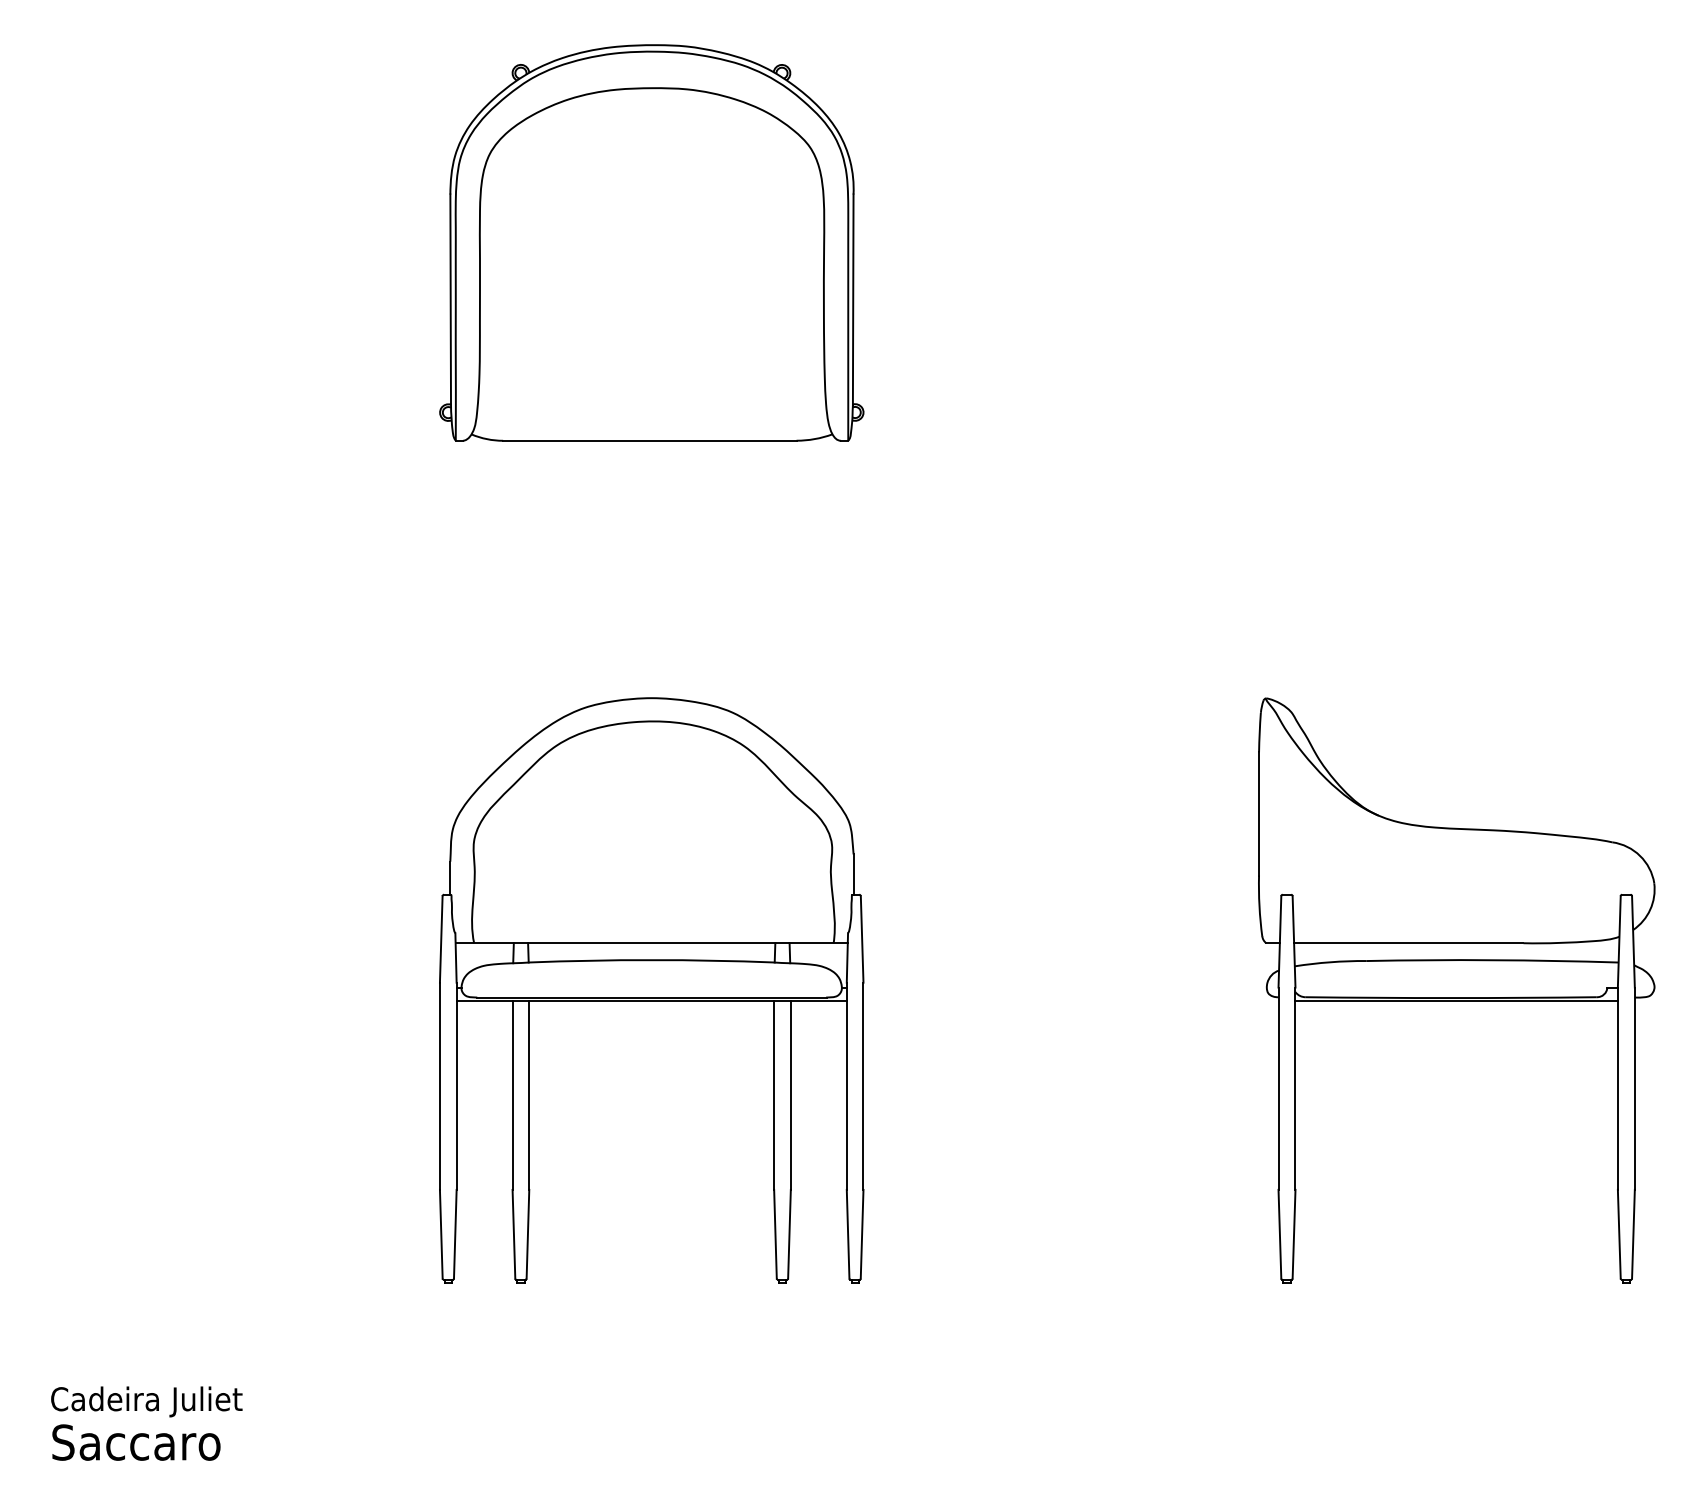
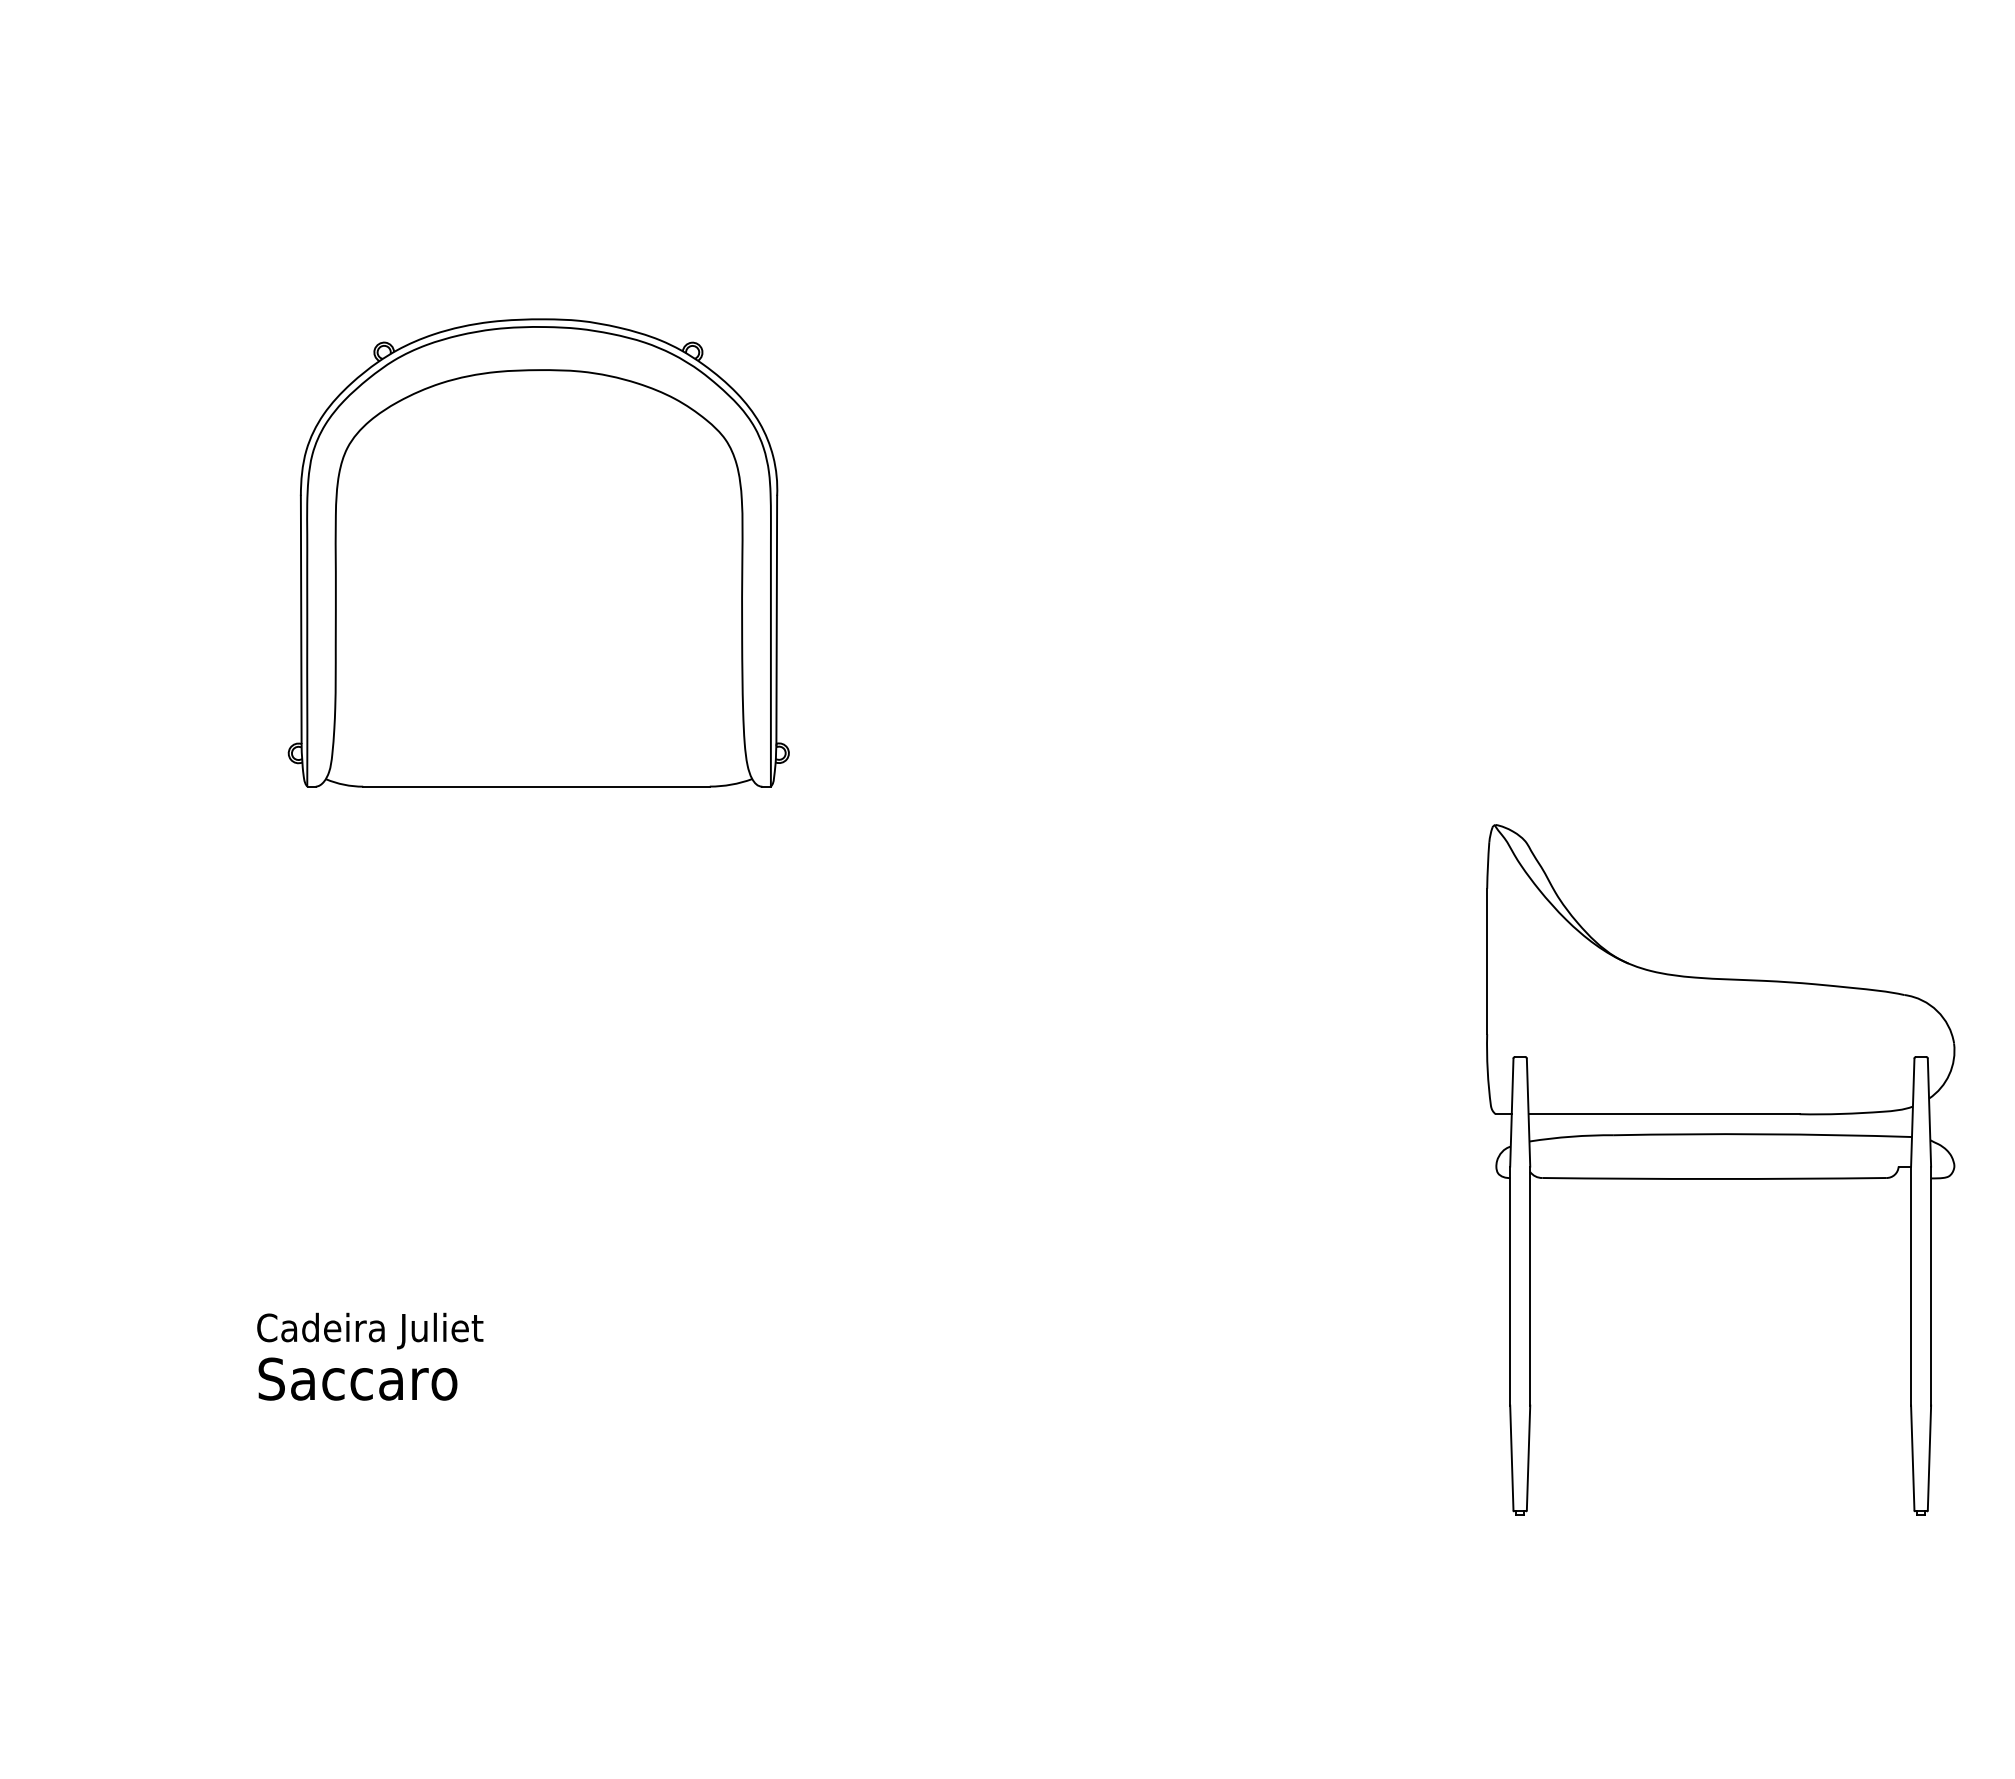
part: (651, 242) -> (538, 552), moved
part: (651, 990) -> (769, 1169), removed
line: (1456, 1001) -> (1720, 1183), removed
text: (147, 1423) -> (370, 1356), moved

